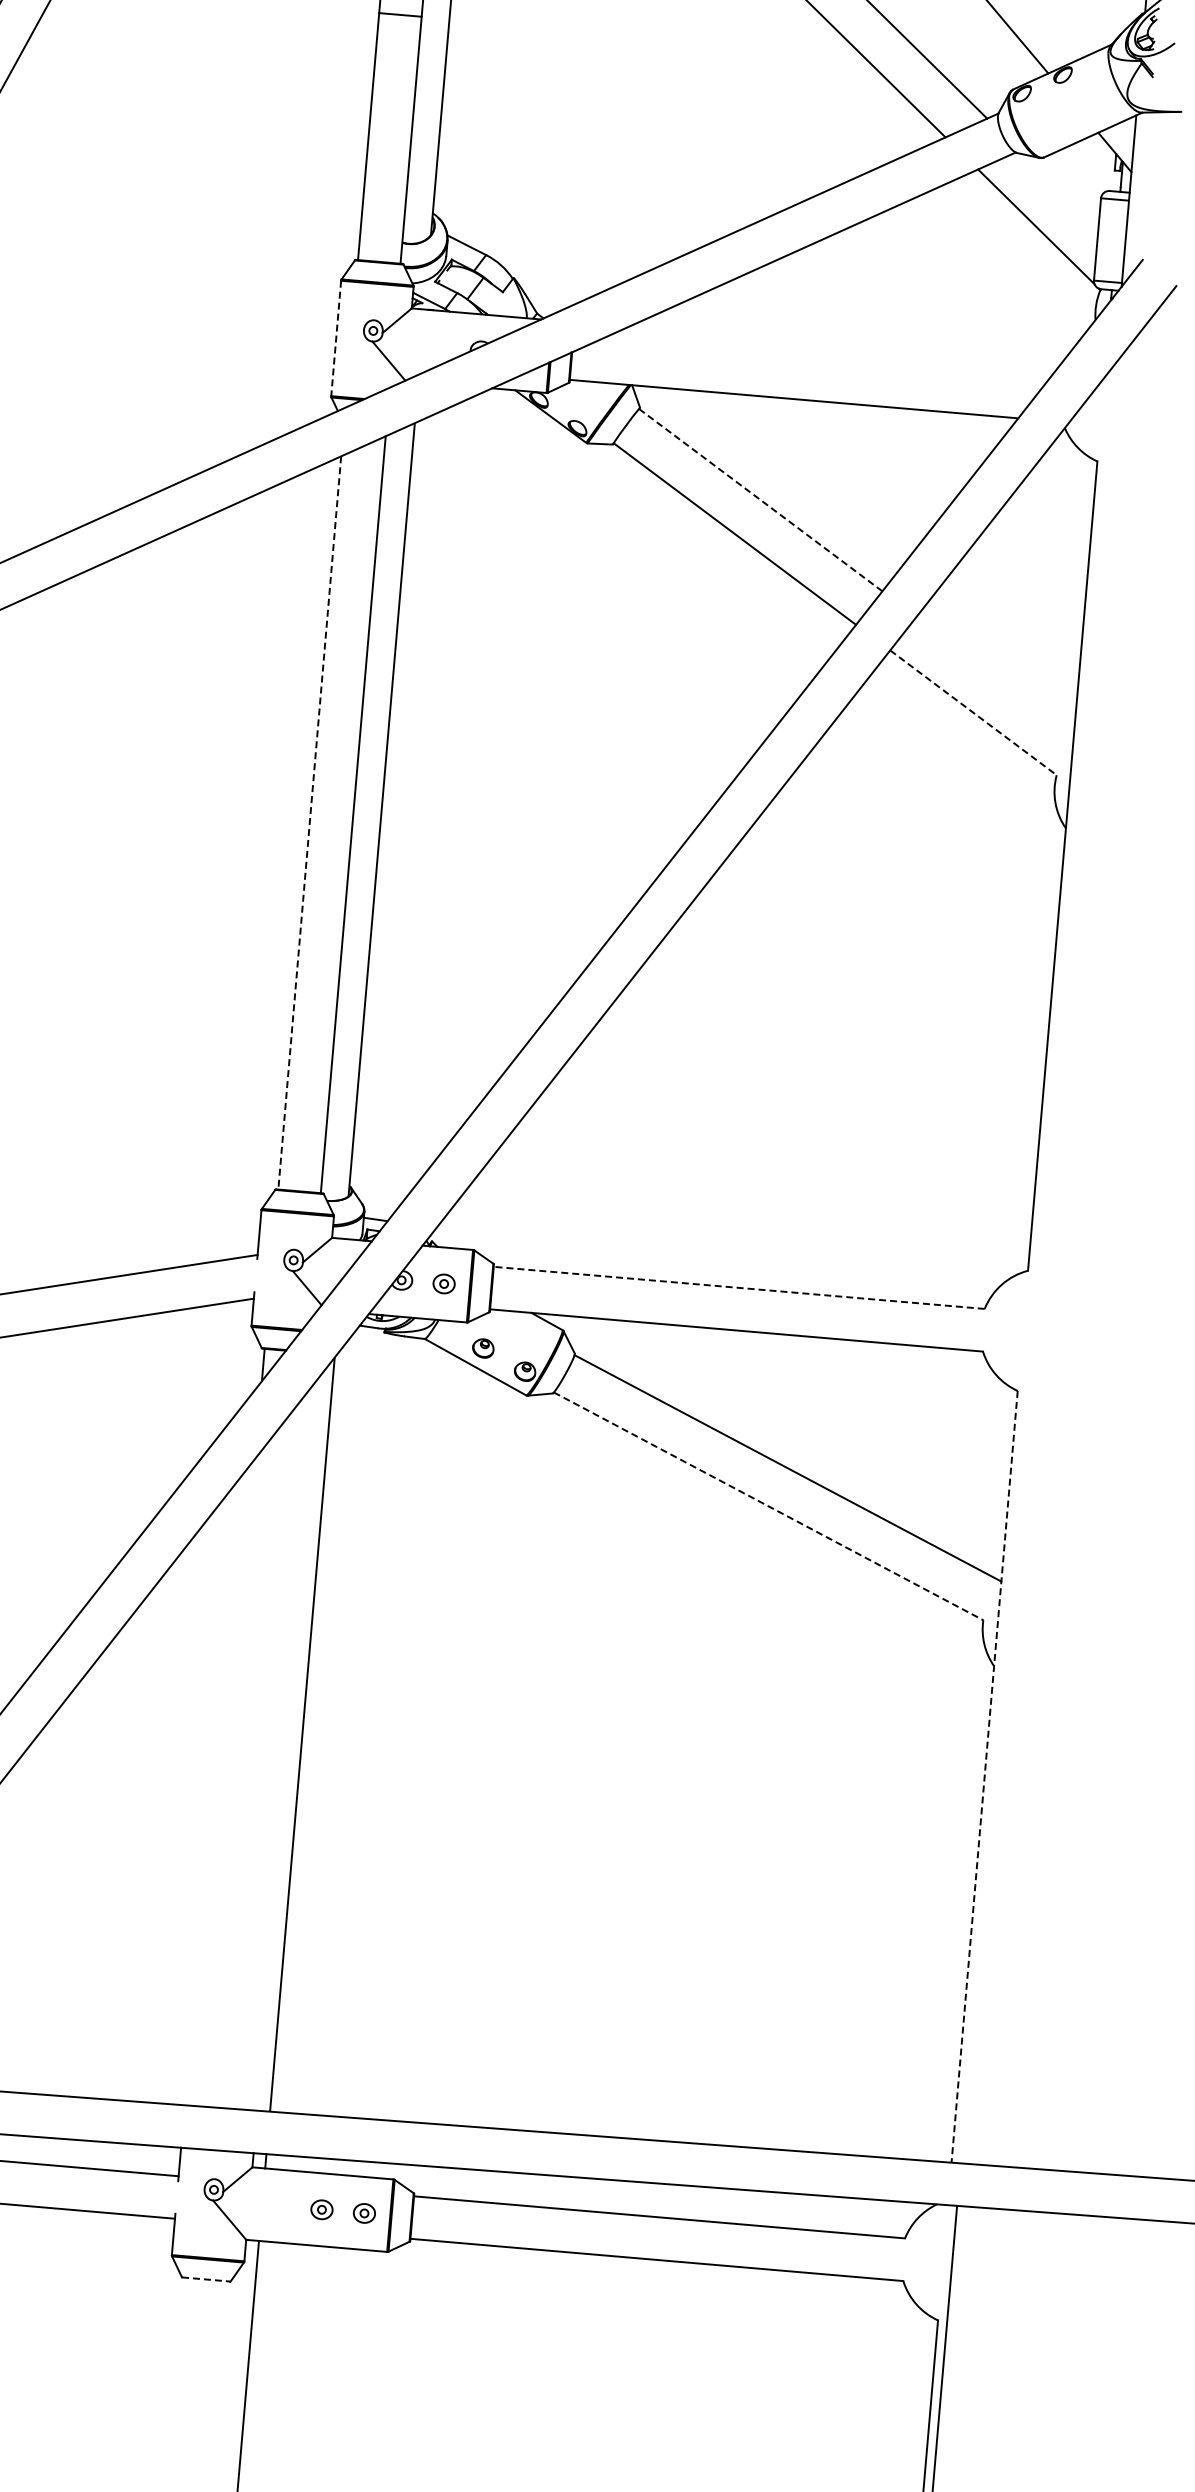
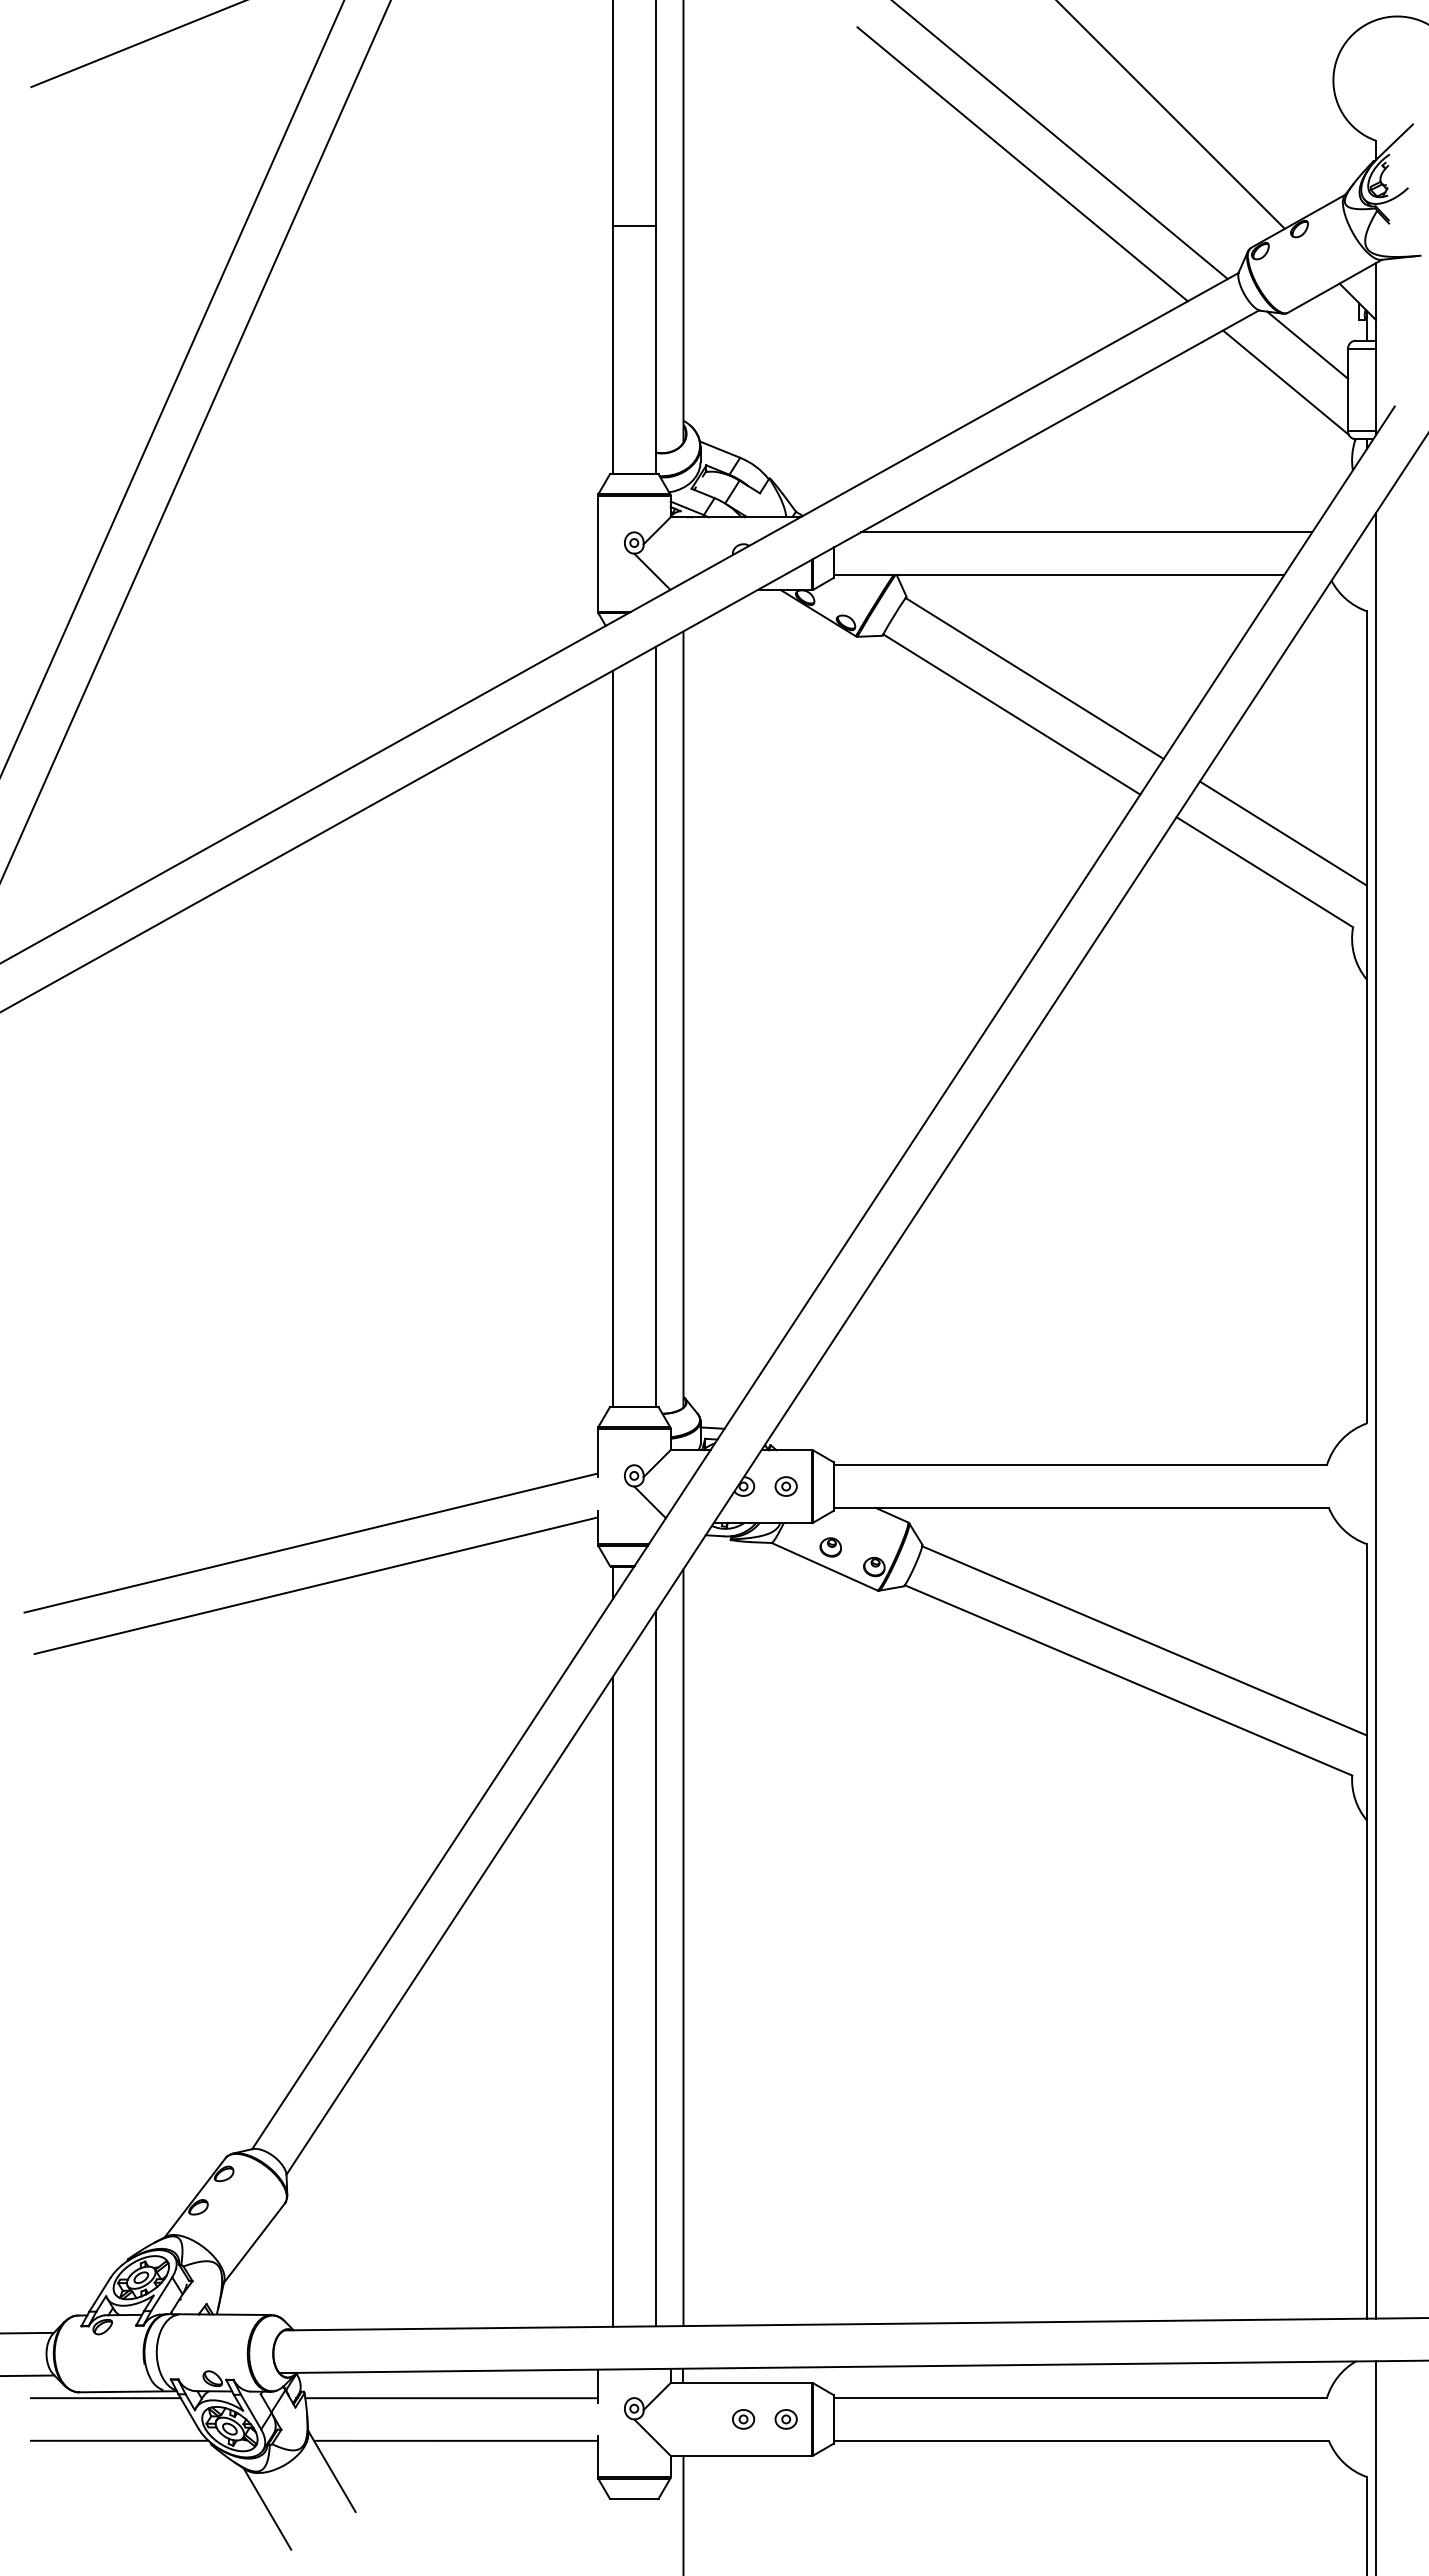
line: (1061, 190) -> (1307, 344), added
line: (335, 338) -> (597, 553), dashed -> solid
line: (824, 359) -> (1086, 532), added
line: (760, 500) -> (1034, 678), dashed -> solid
line: (994, 675) -> (1282, 833), added
line: (974, 713) -> (1265, 872), dashed -> solid
line: (309, 822) -> (612, 1038), dashed -> solid
line: (1038, 1263) -> (1376, 1415), added
line: (739, 1288) -> (1080, 1465), dashed -> solid
line: (769, 1506) -> (1129, 1680), dashed -> solid
line: (272, 1753) -> (655, 1968), added
line: (984, 1776) -> (1366, 1931), dashed -> solid
line: (227, 1782) -> (612, 2001), added
line: (206, 2279) -> (634, 2498), dashed -> solid

